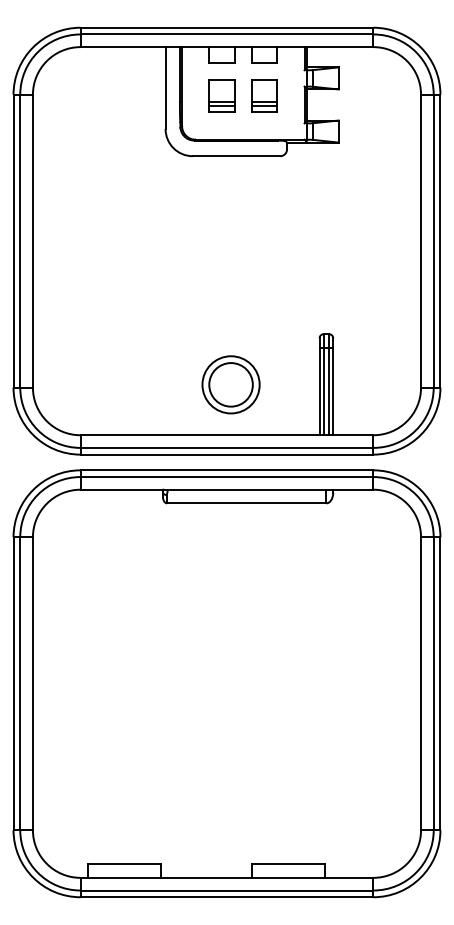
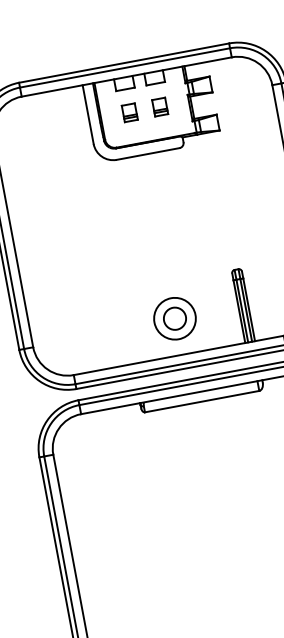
part: (221, 95) -> (129, 112), size x0.7
part: (264, 95) -> (160, 106), size x0.7
circle: (230, 384) -> (174, 318), size x0.7

